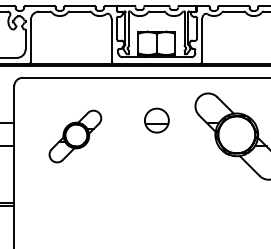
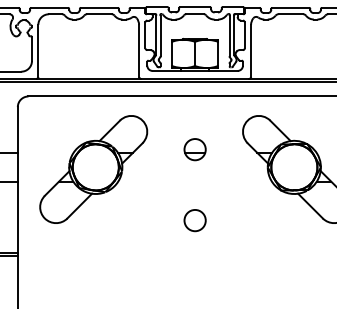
part: (156, 120) -> (194, 149), size x0.71
part: (75, 136) -> (93, 169), size x1.67
circle: (156, 177) -> (194, 220), added

